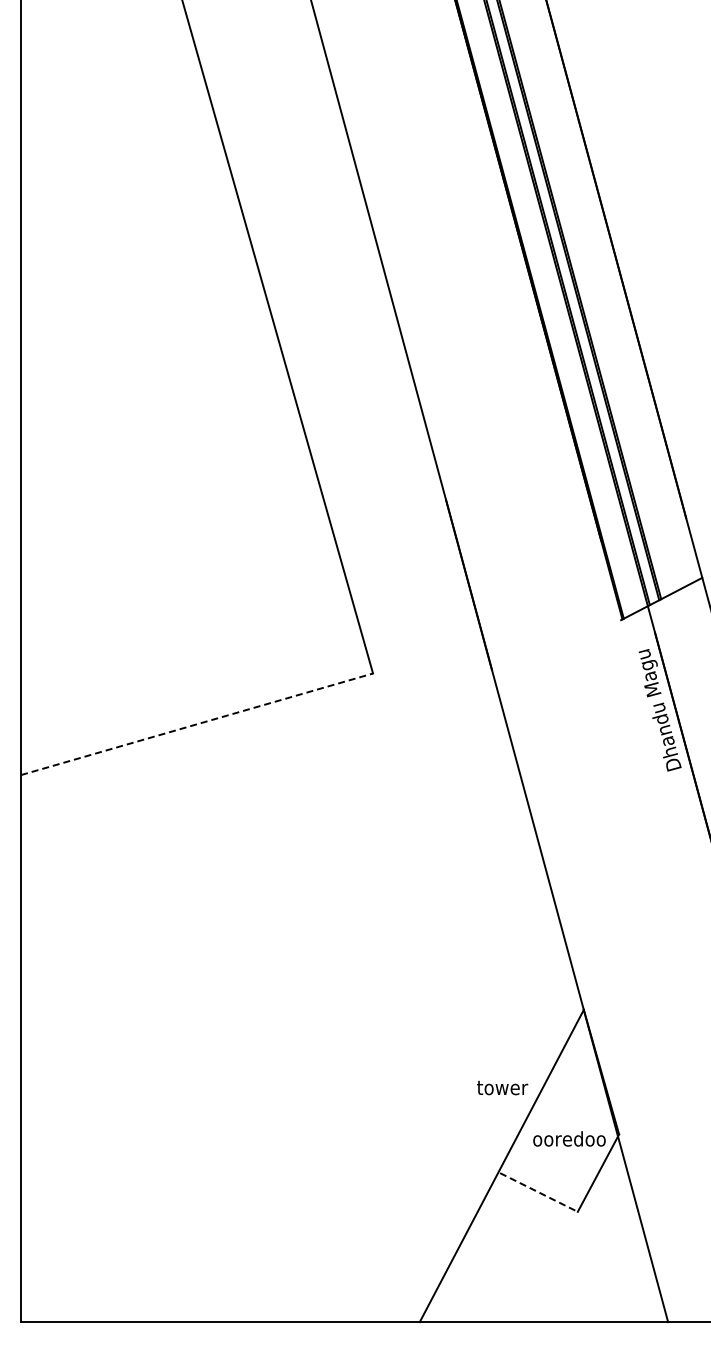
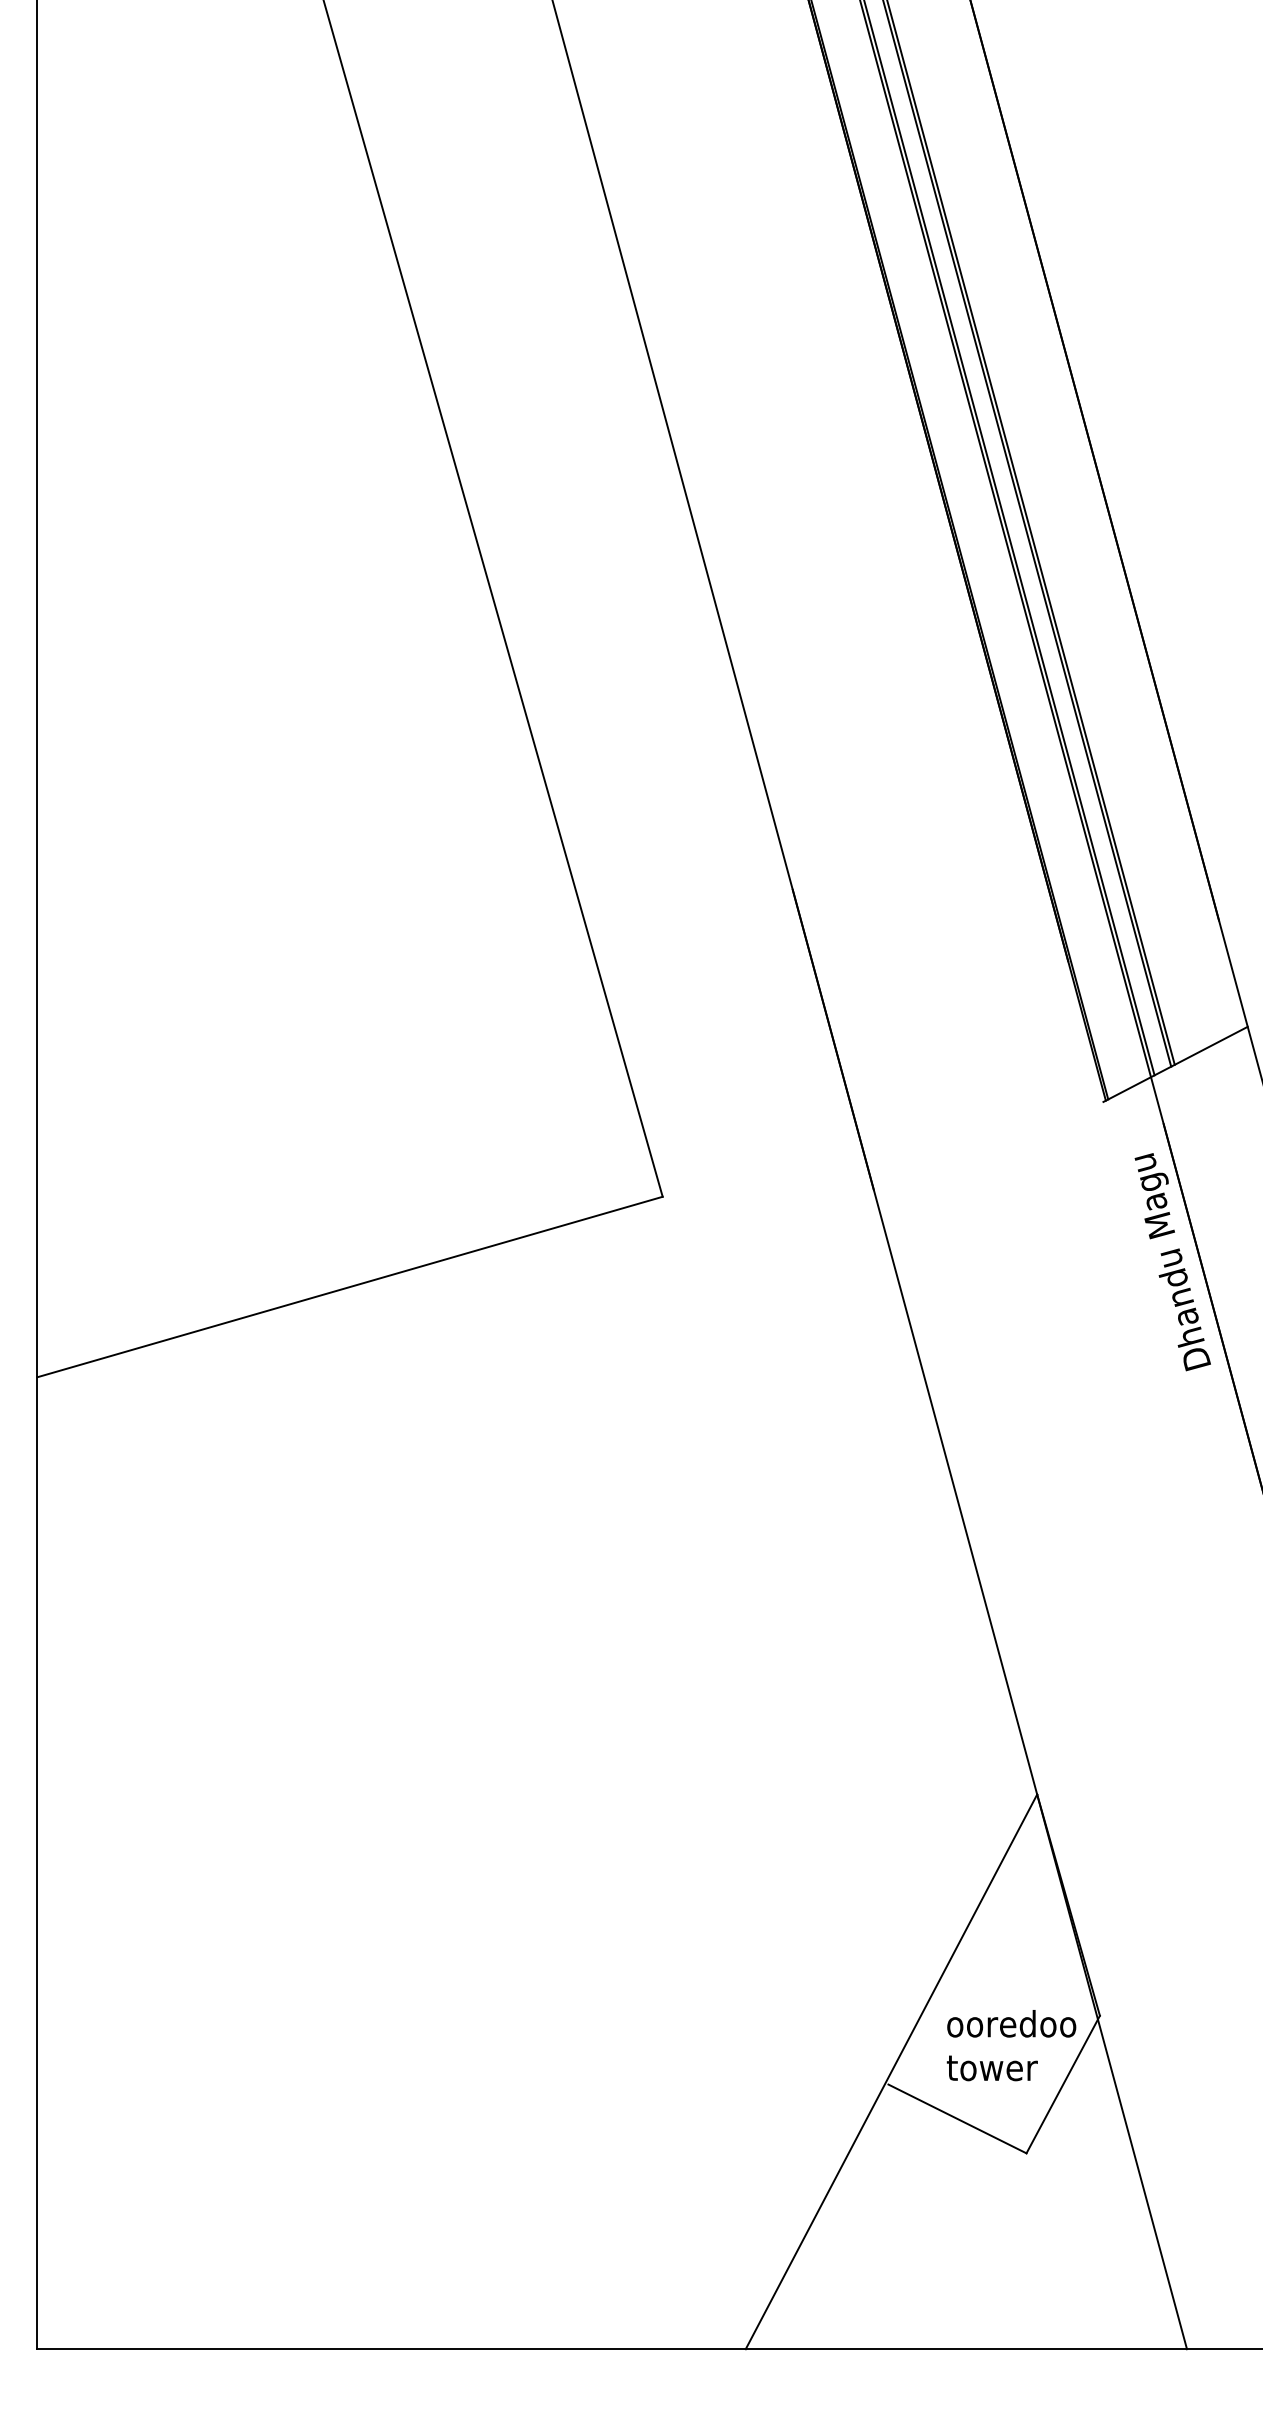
line: (197, 724) -> (350, 1287), dashed -> solid
text: (502, 1088) -> (992, 2069), moved
line: (539, 1192) -> (958, 2118), dashed -> solid

